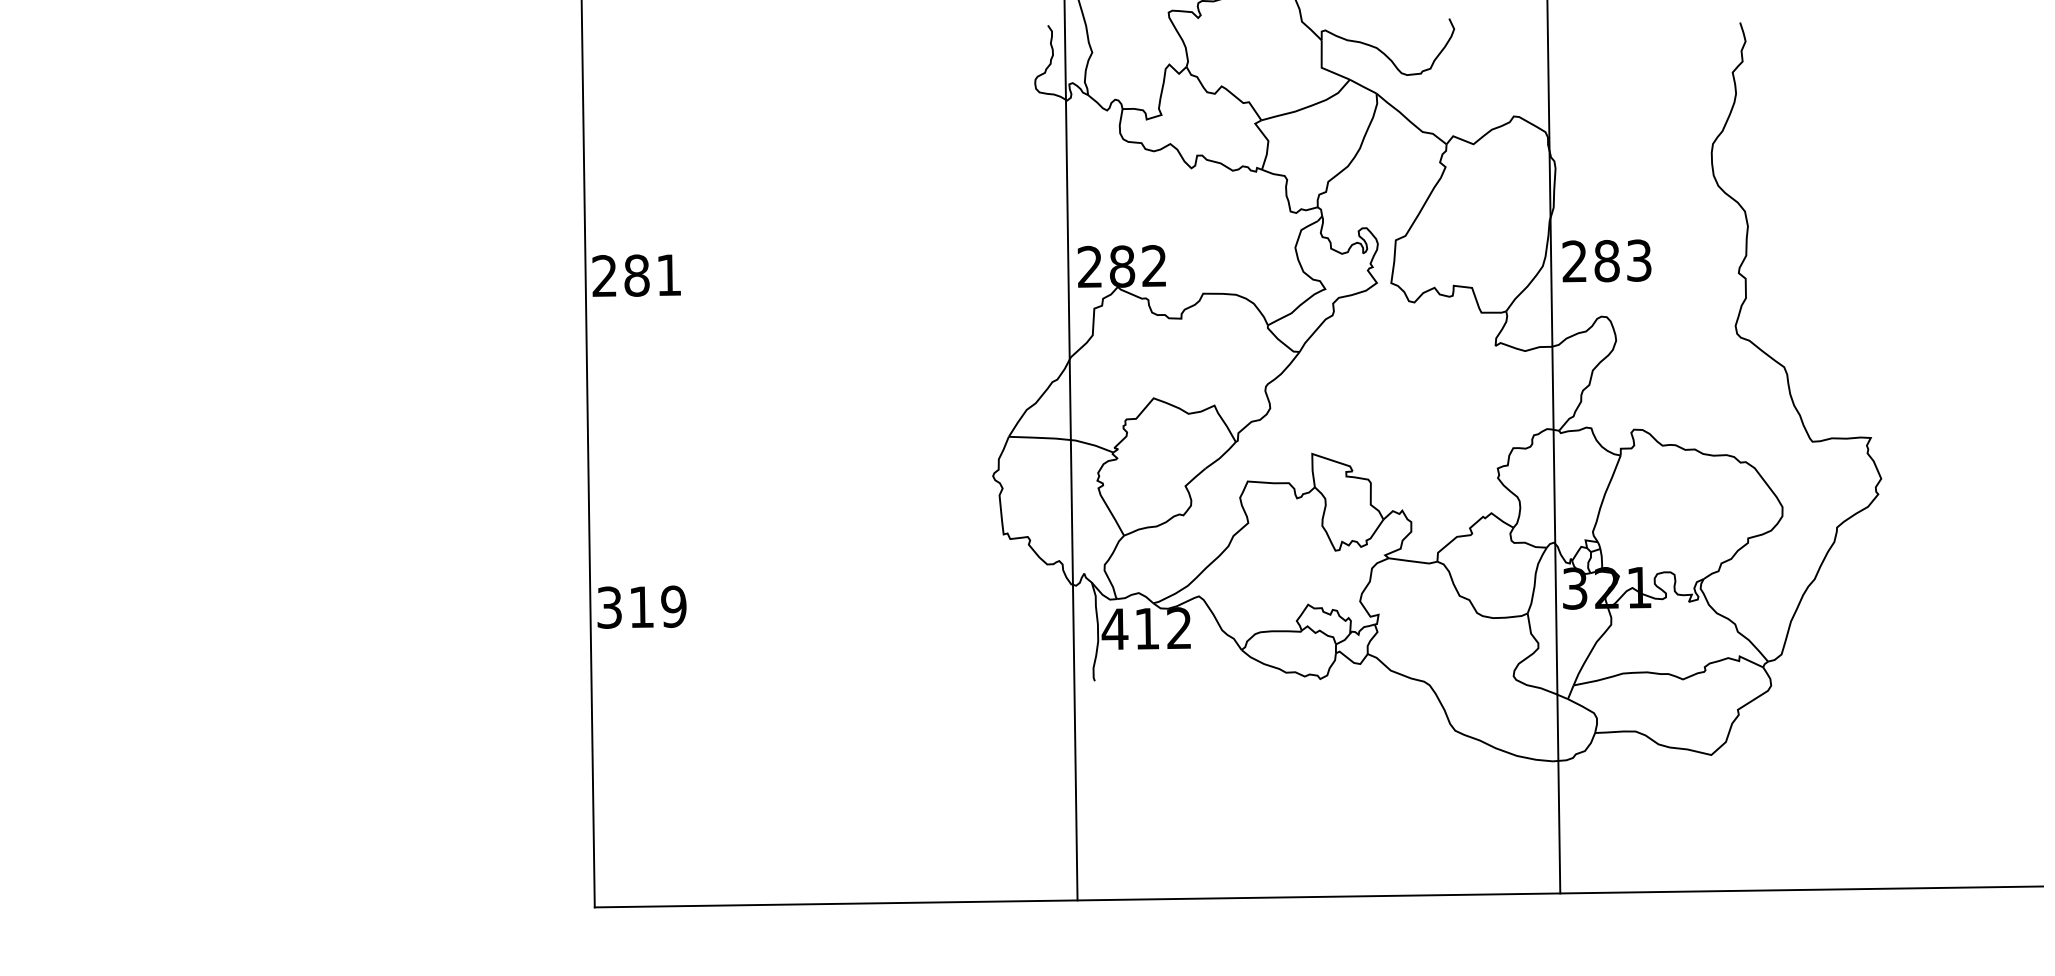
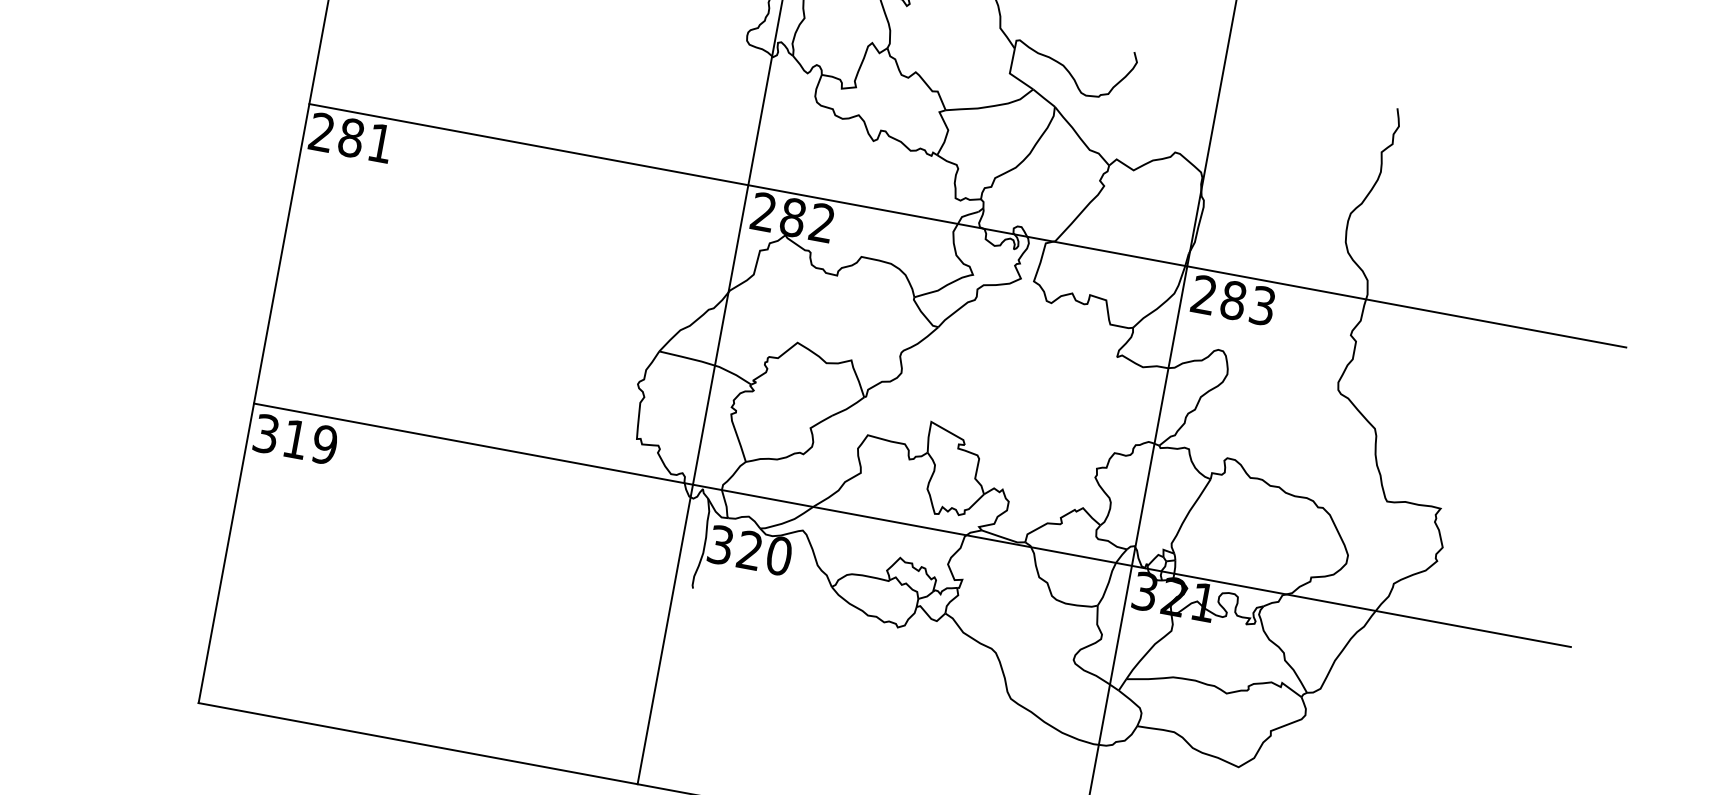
line: (1309, 237) -> (968, 225), added
line: (1314, 567) -> (912, 525), added
text: (1146, 628) -> (749, 550), 412 -> 320

